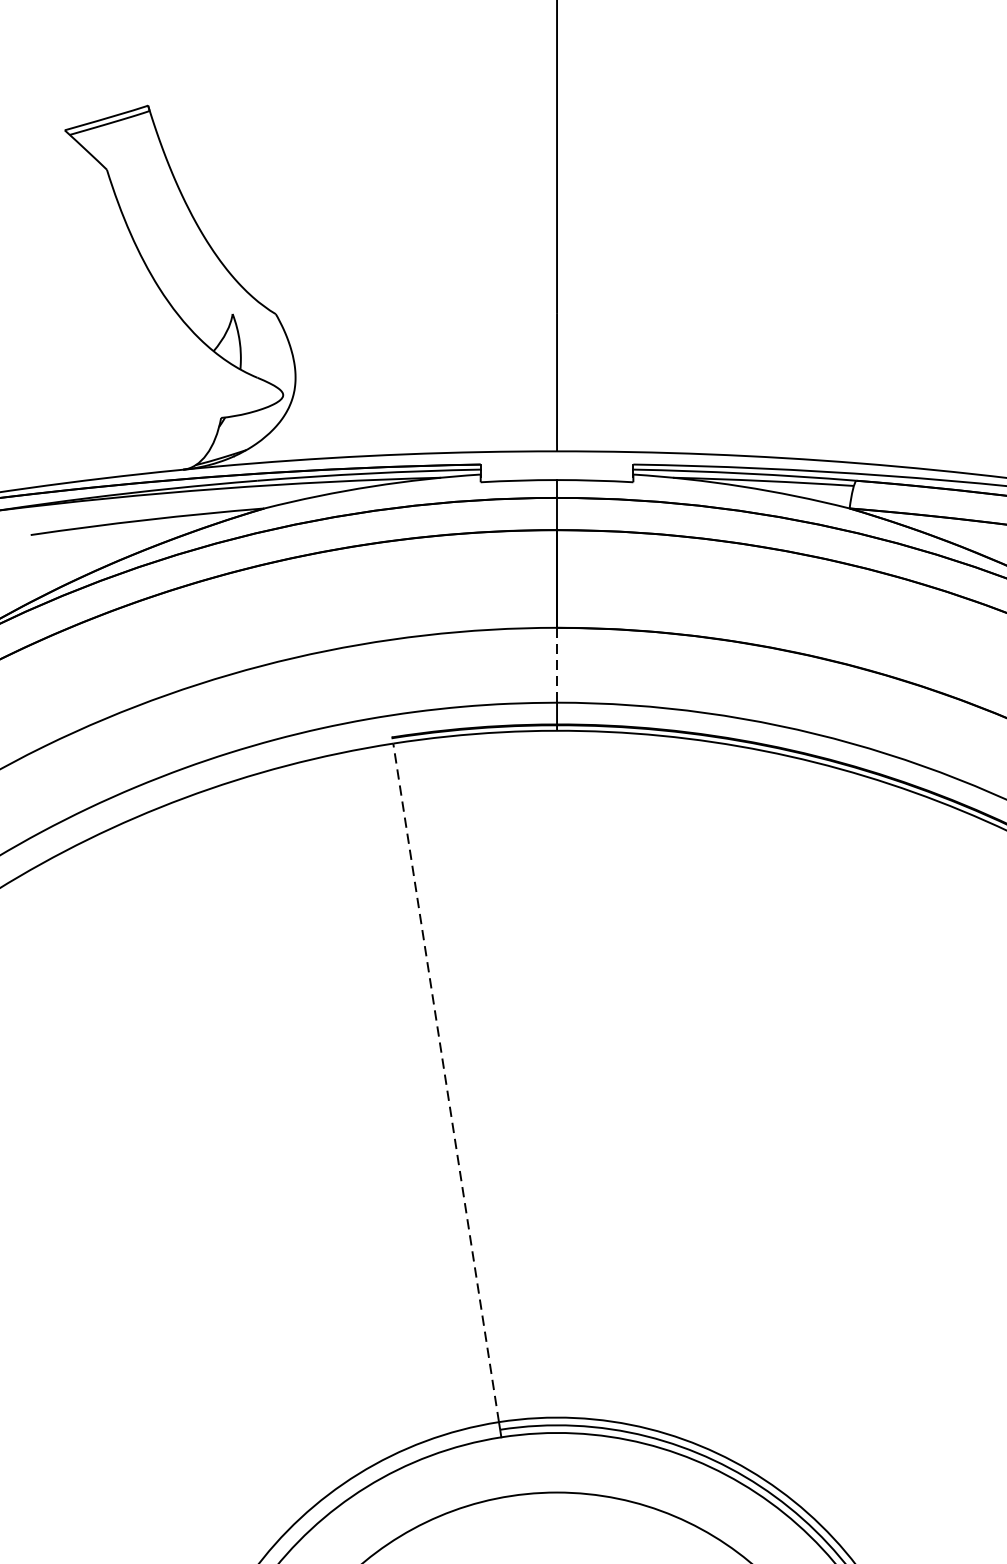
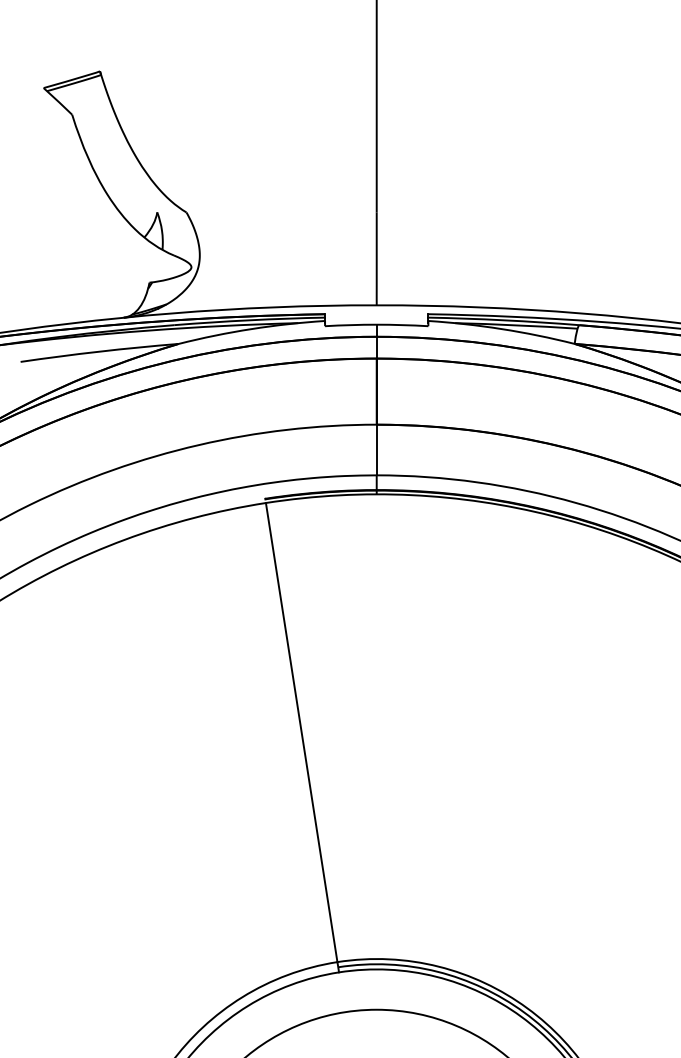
line: (556, 664) -> (376, 449), dashed -> solid
line: (445, 1082) -> (301, 732), dashed -> solid

